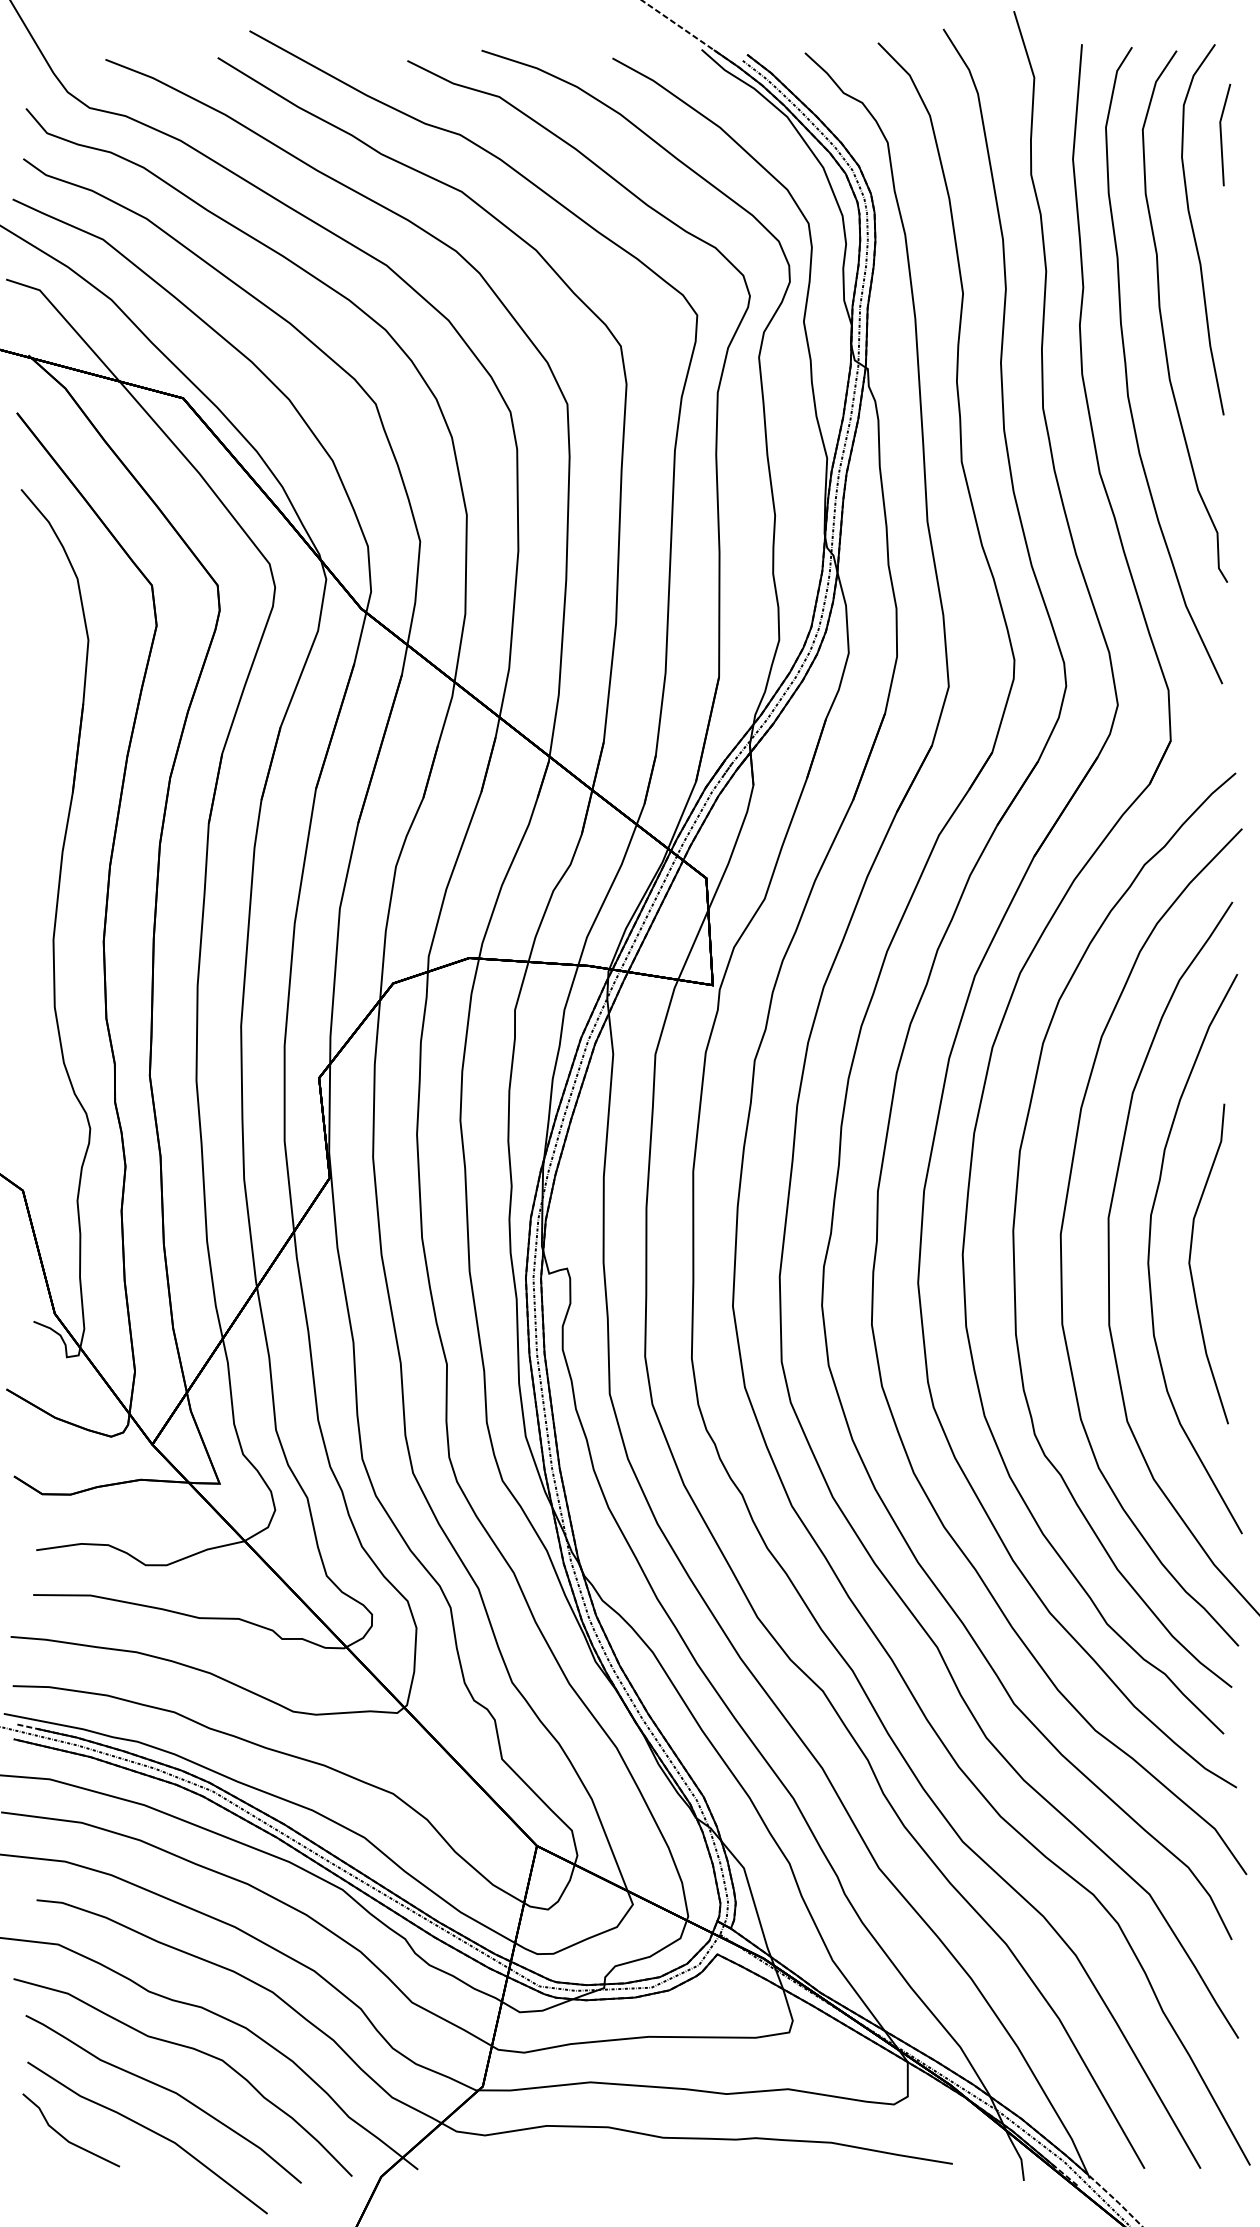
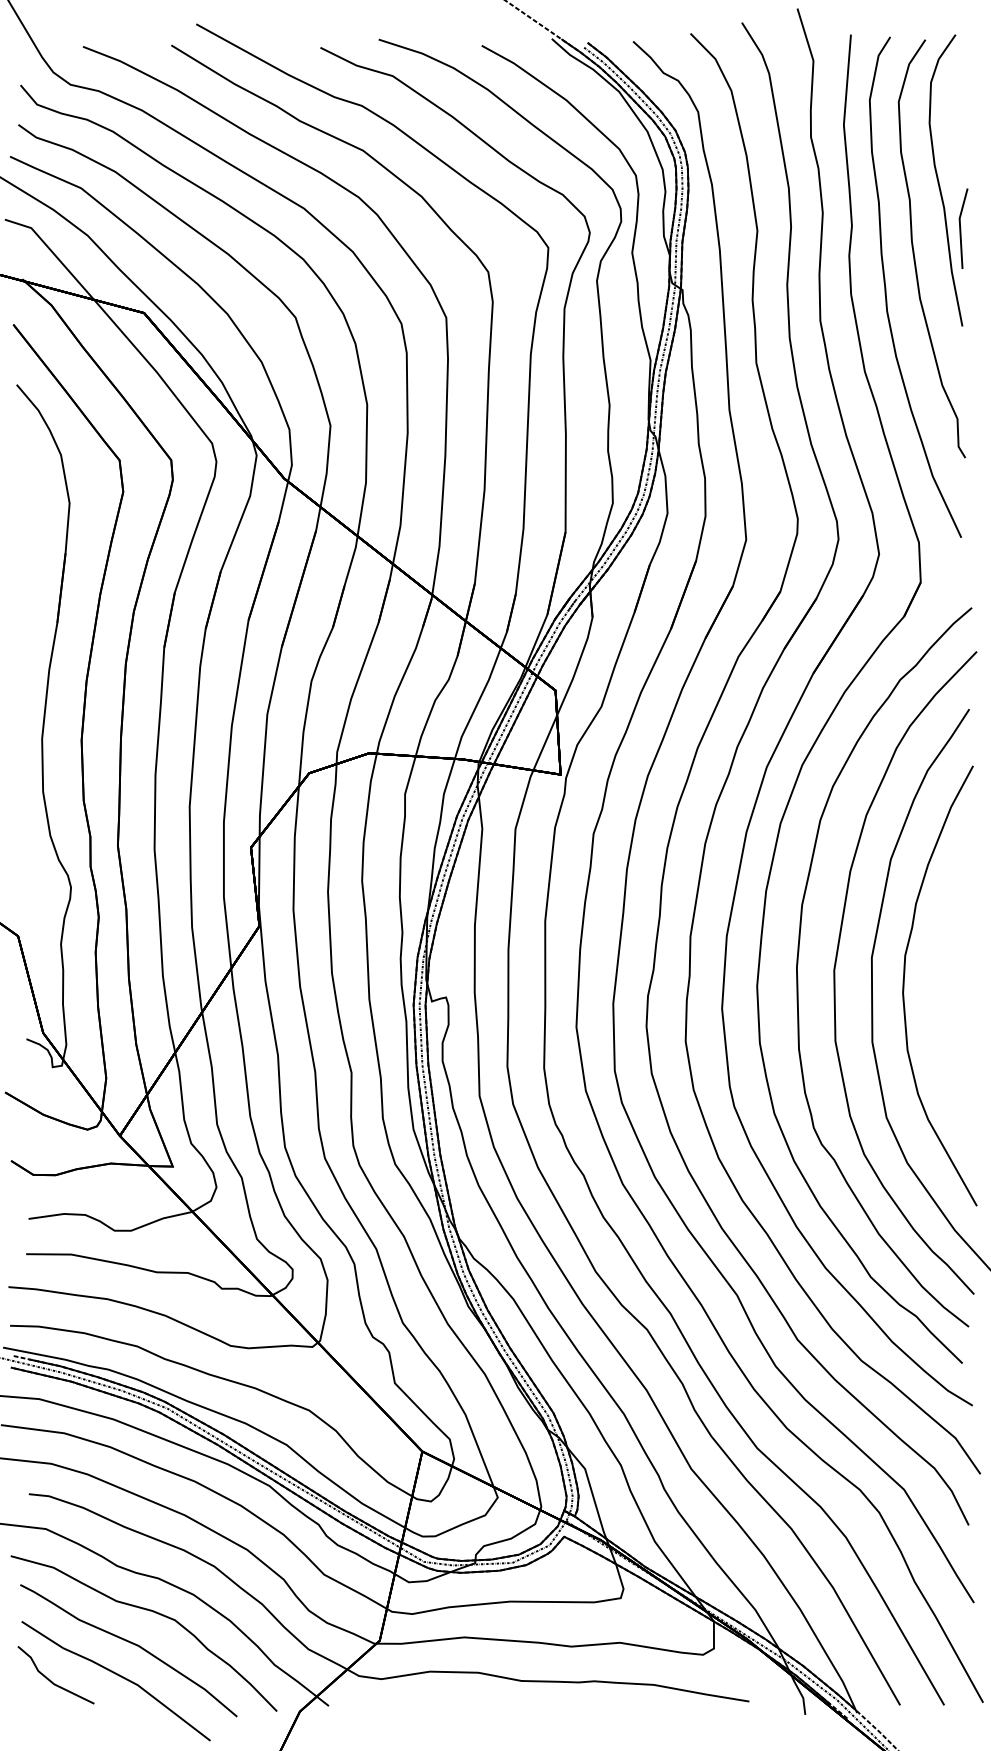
line: (1221, 134) -> (960, 228), moved
curve: (1191, 1268) -> (937, 997), removed

